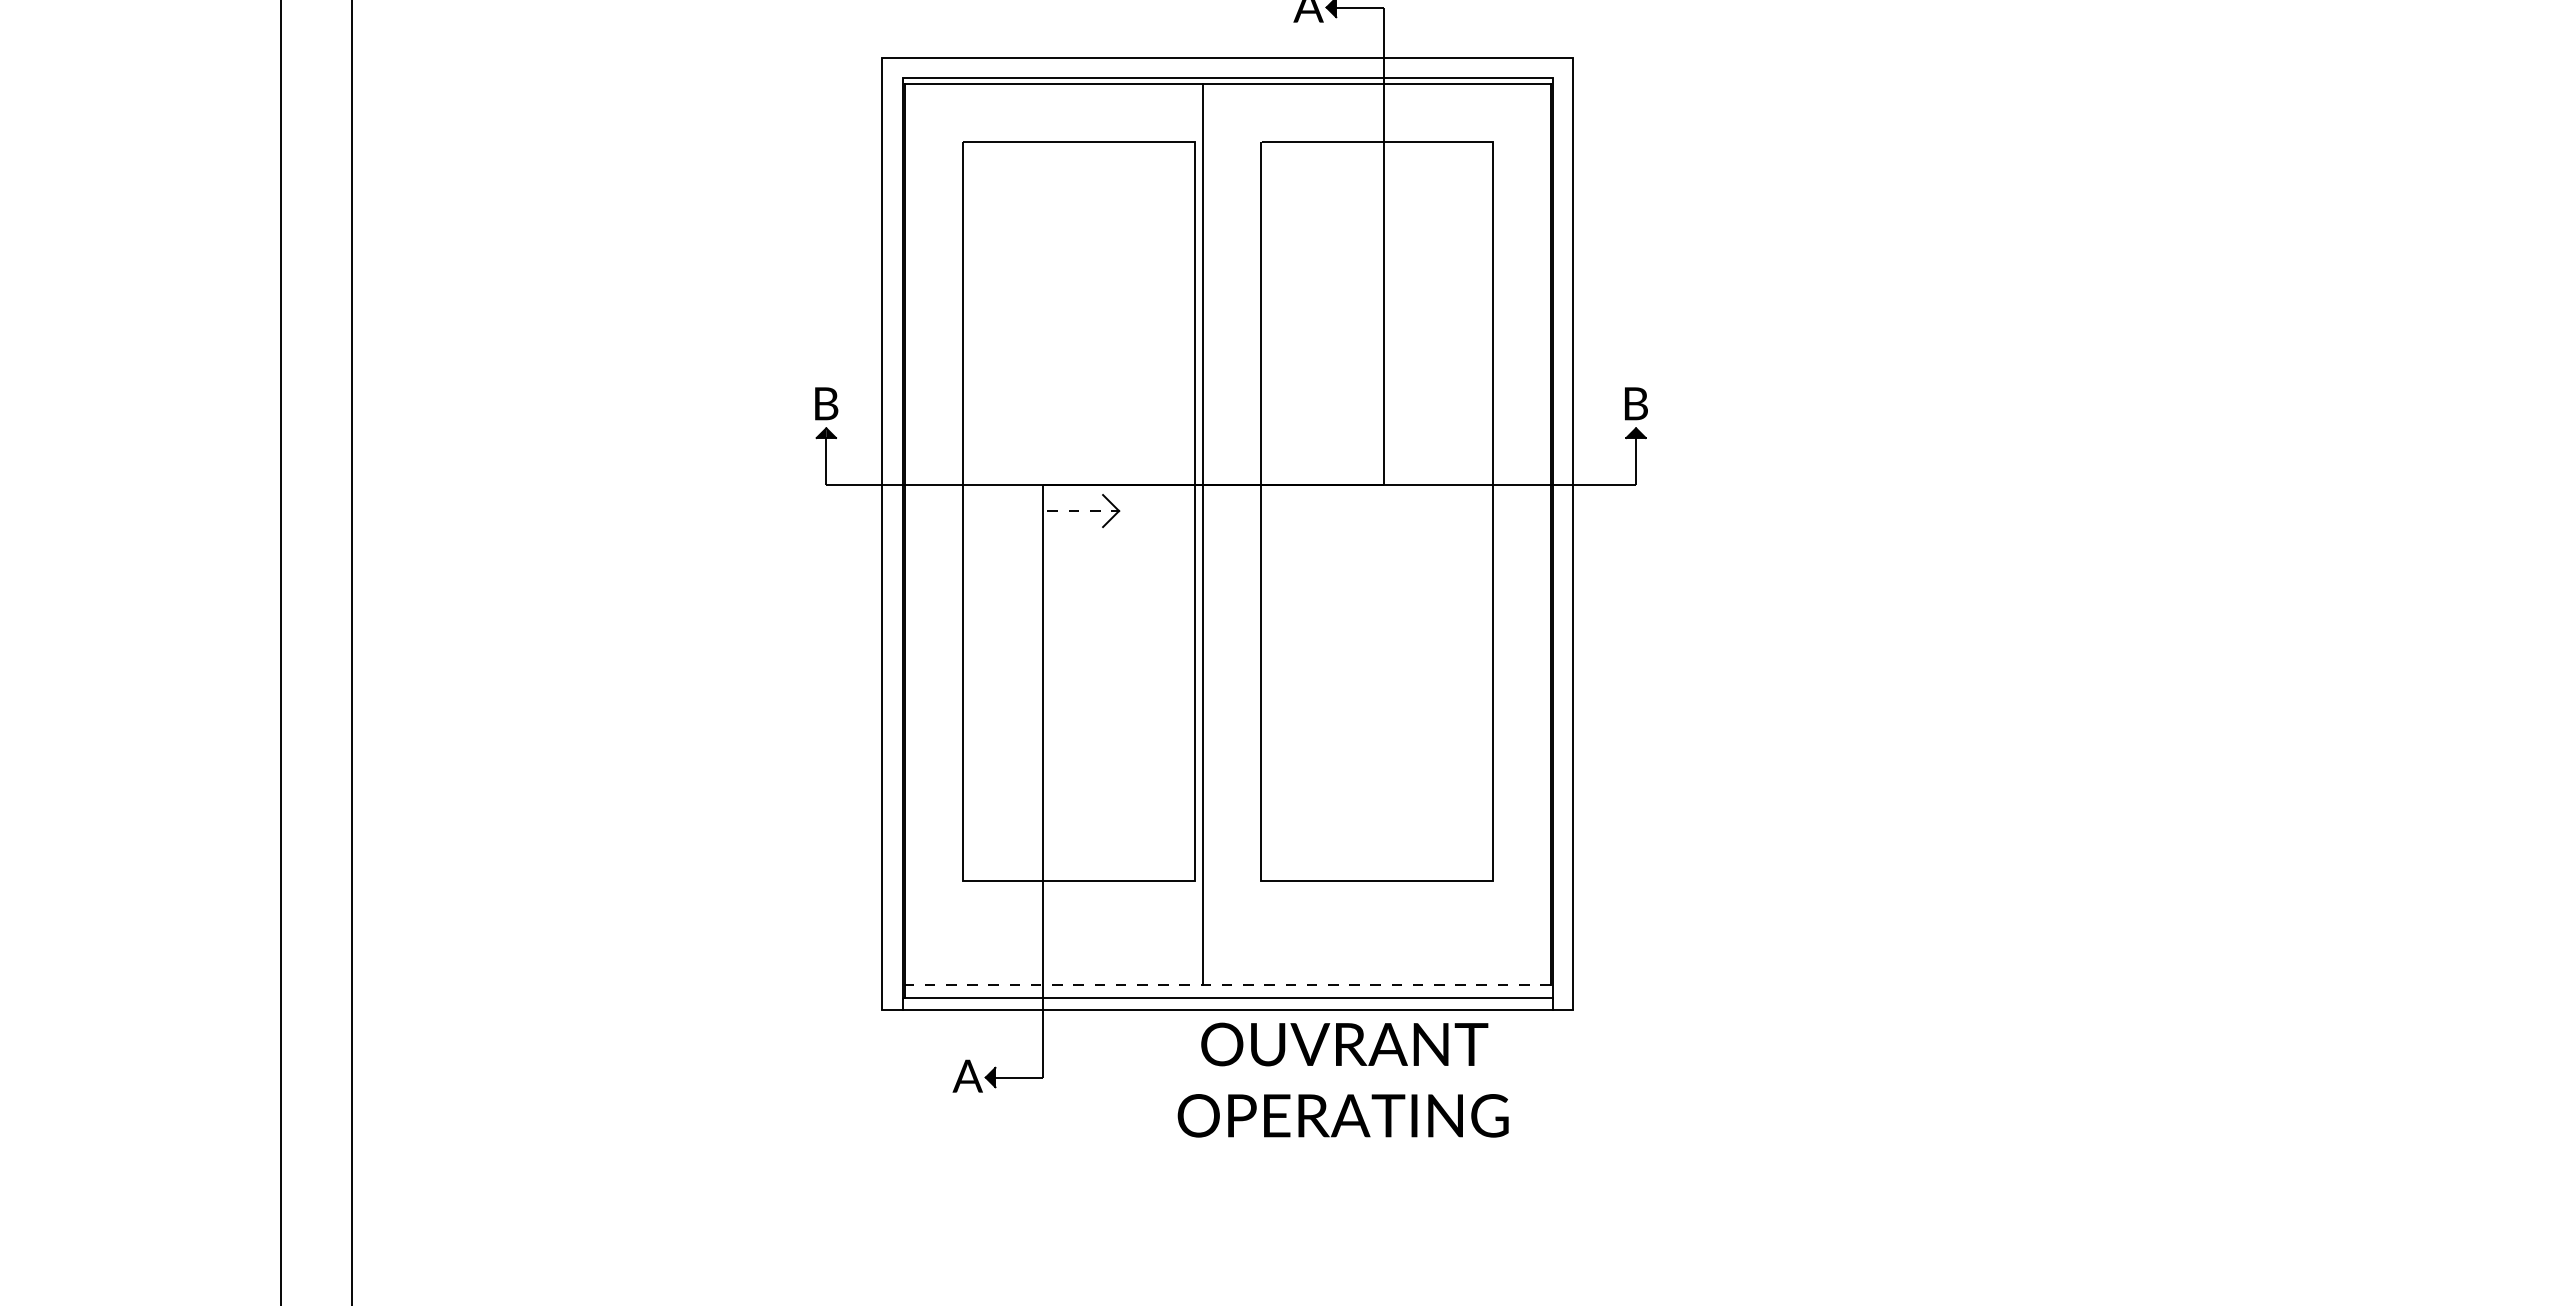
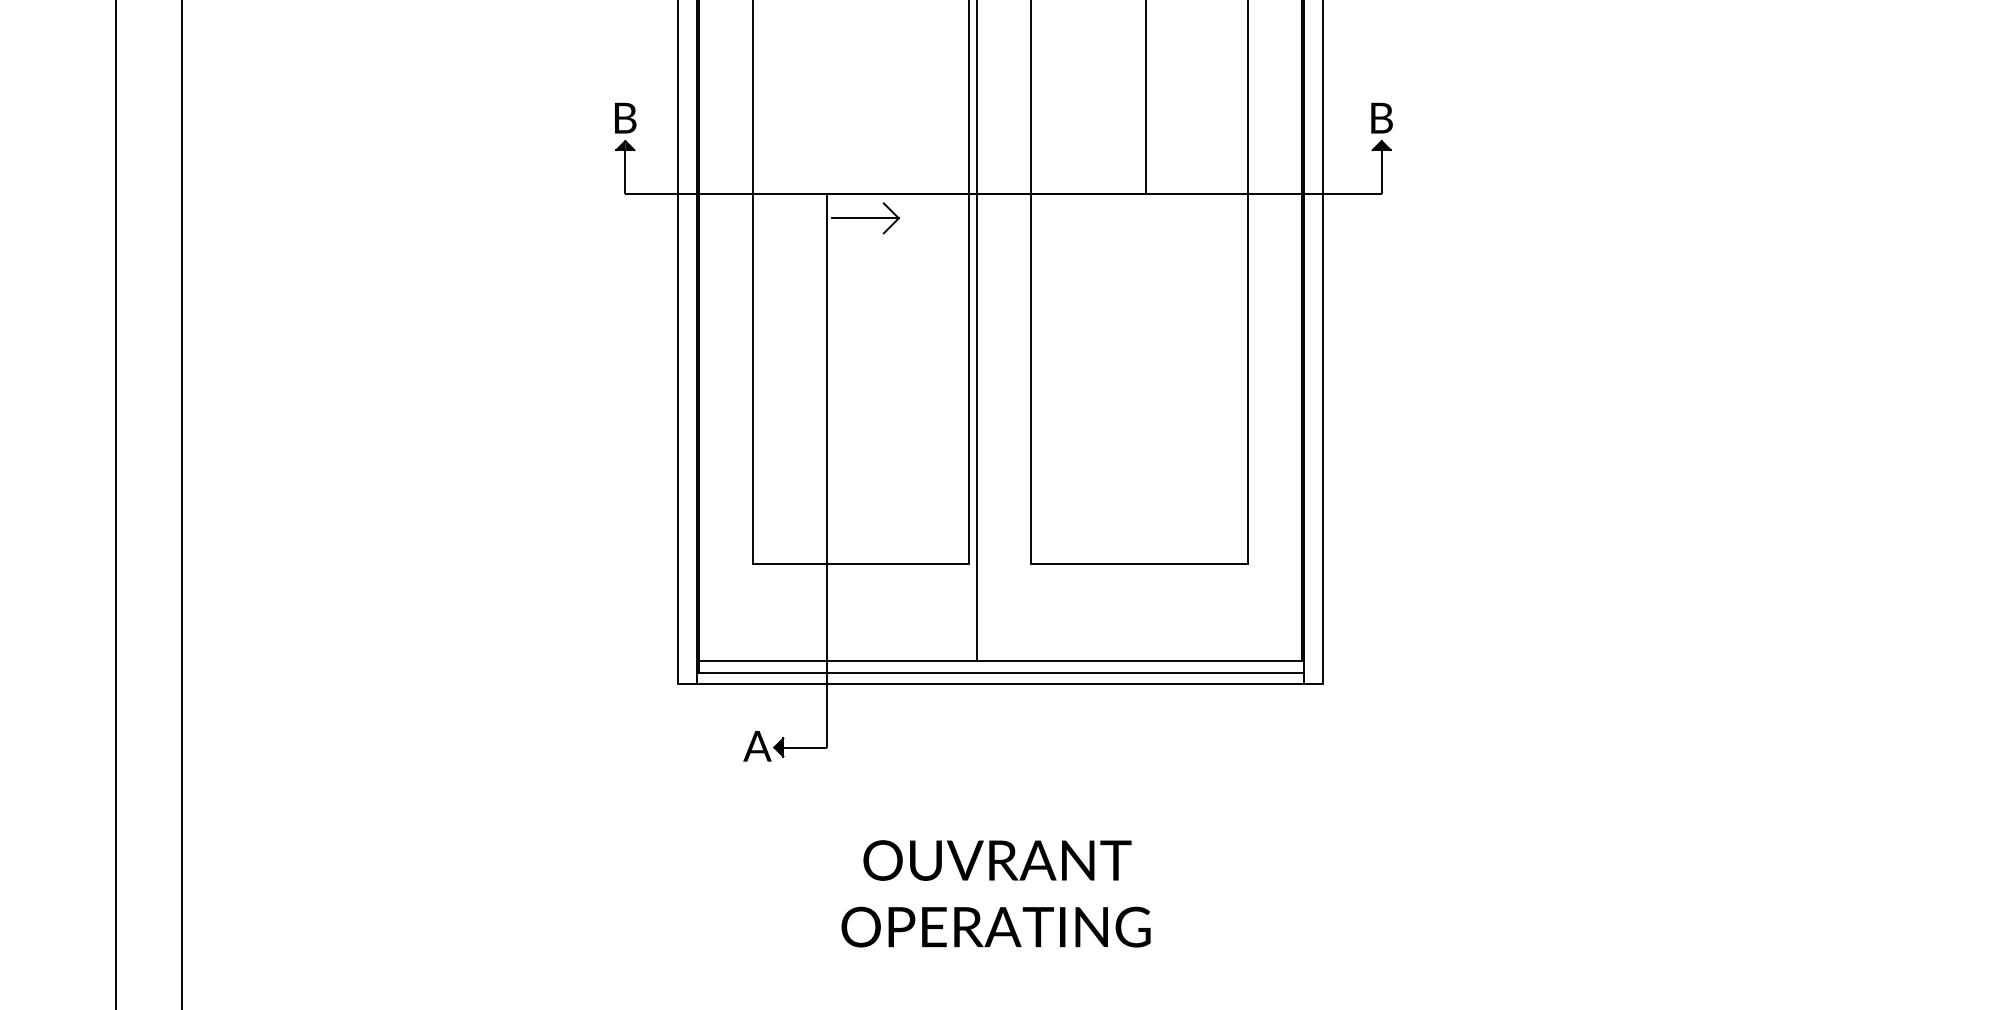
line: (1083, 511) -> (865, 218), dashed -> solid
line: (1227, 984) -> (1000, 660), dashed -> solid
text: (1342, 1079) -> (995, 893), moved

